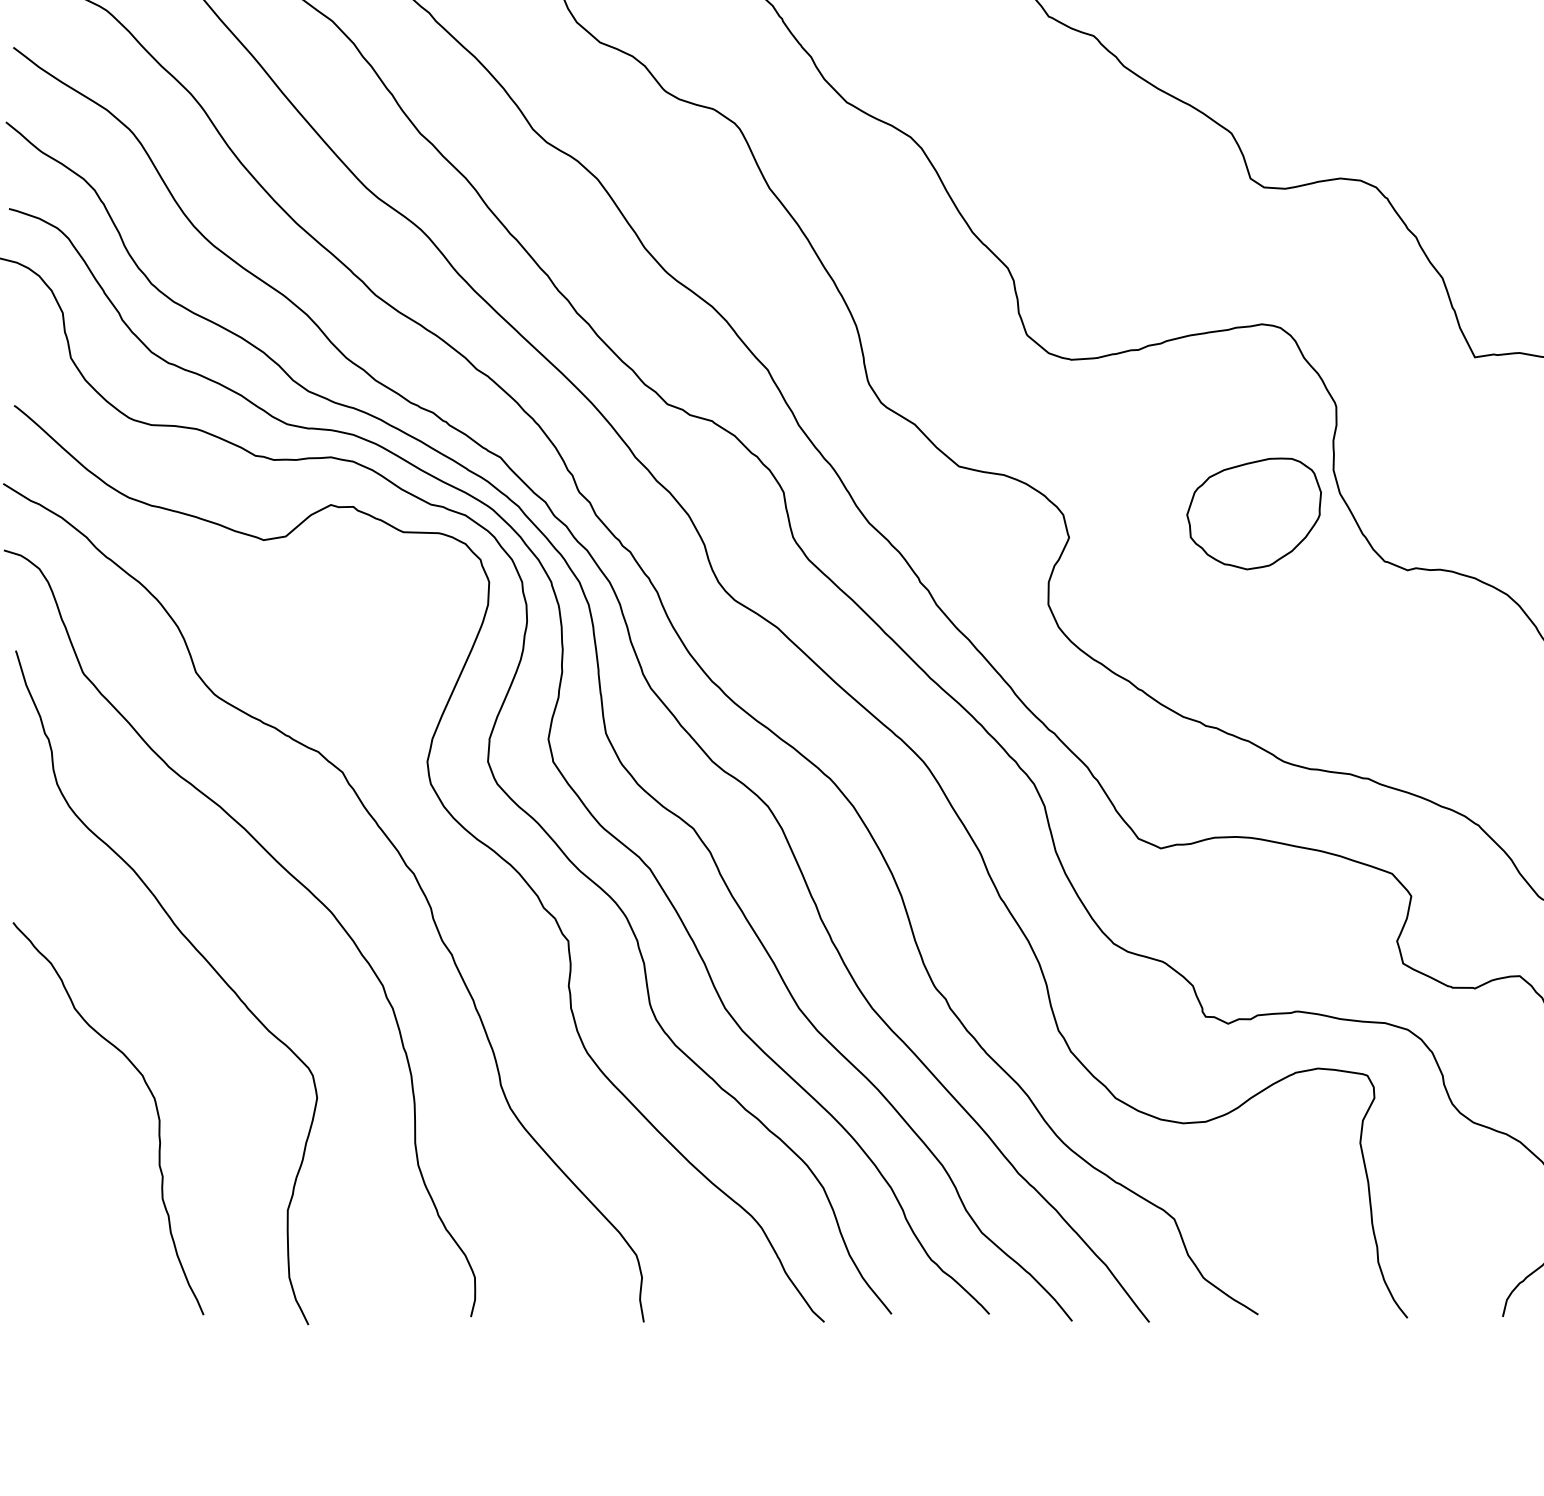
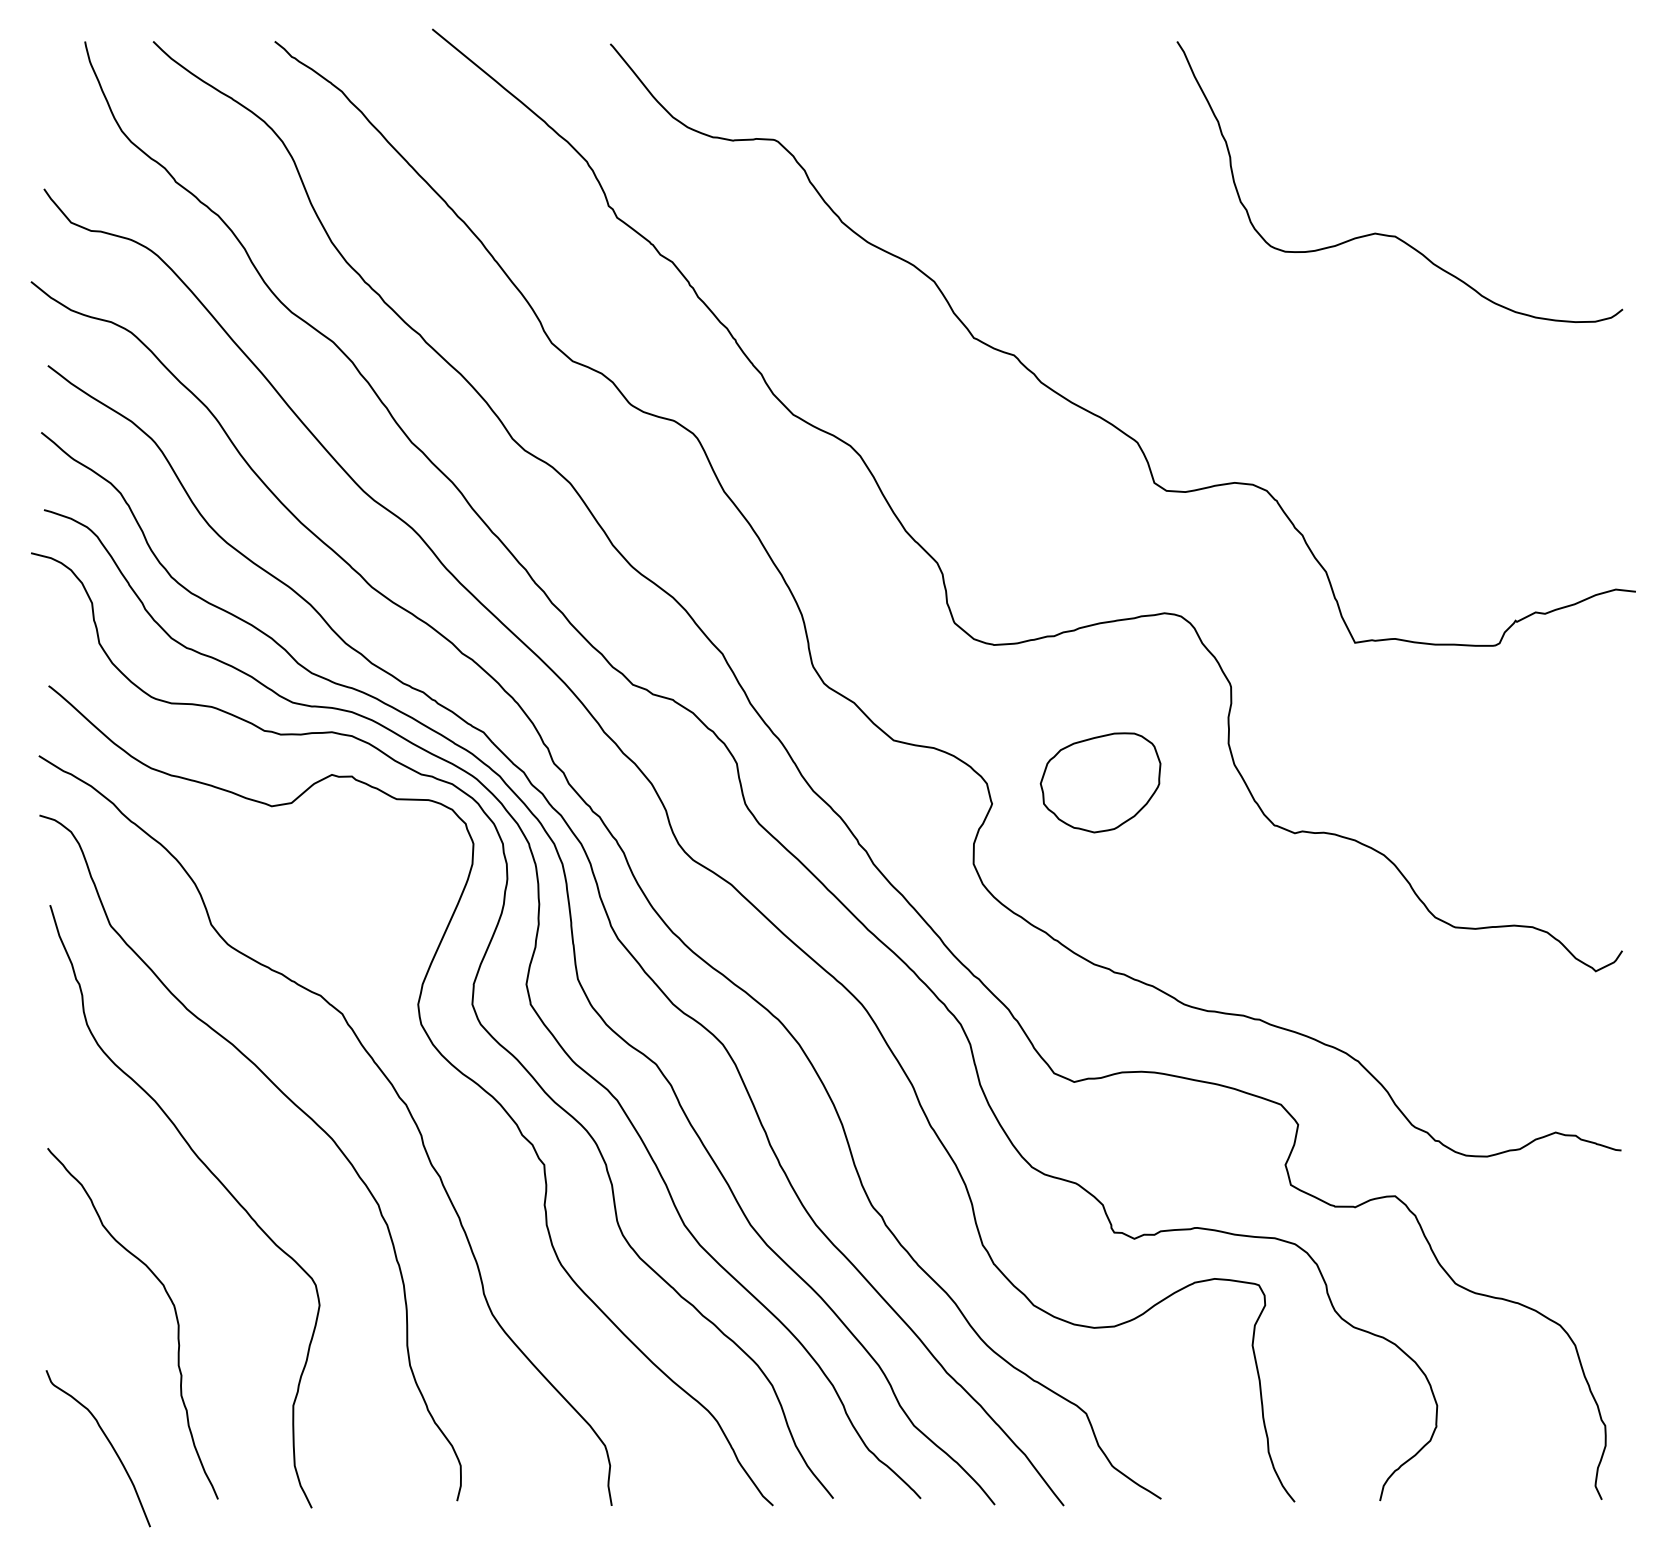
part: (1254, 513) -> (1100, 782), moved
curve: (81, 1251) -> (108, 1442), added

